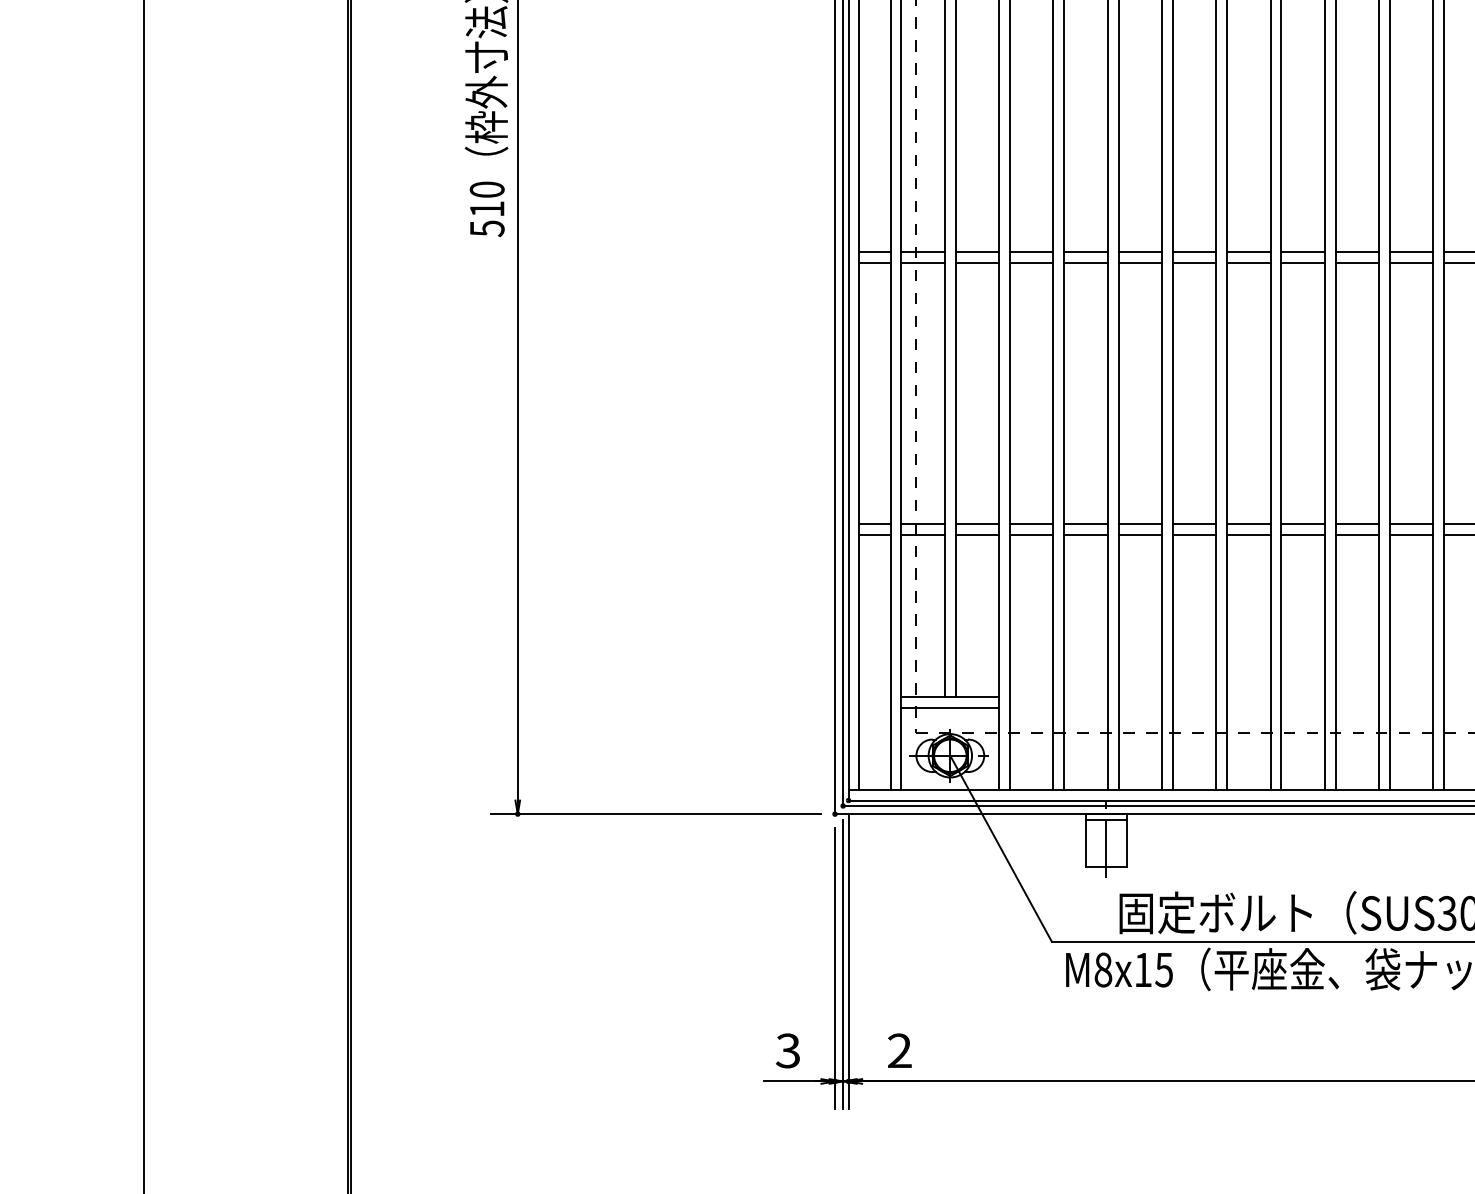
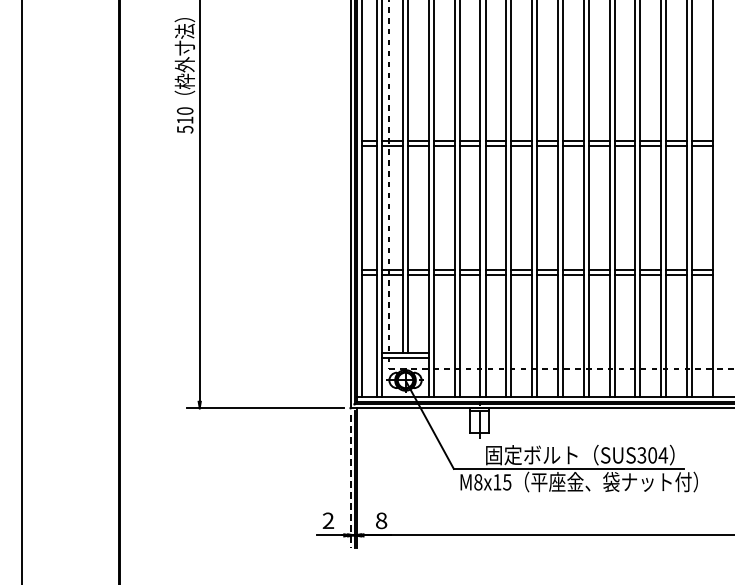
line: (834, 968) -> (350, 481), solid -> dashed
text: (899, 1050) -> (381, 520), 2 -> 8
text: (788, 1052) -> (328, 521), 3 -> 2

